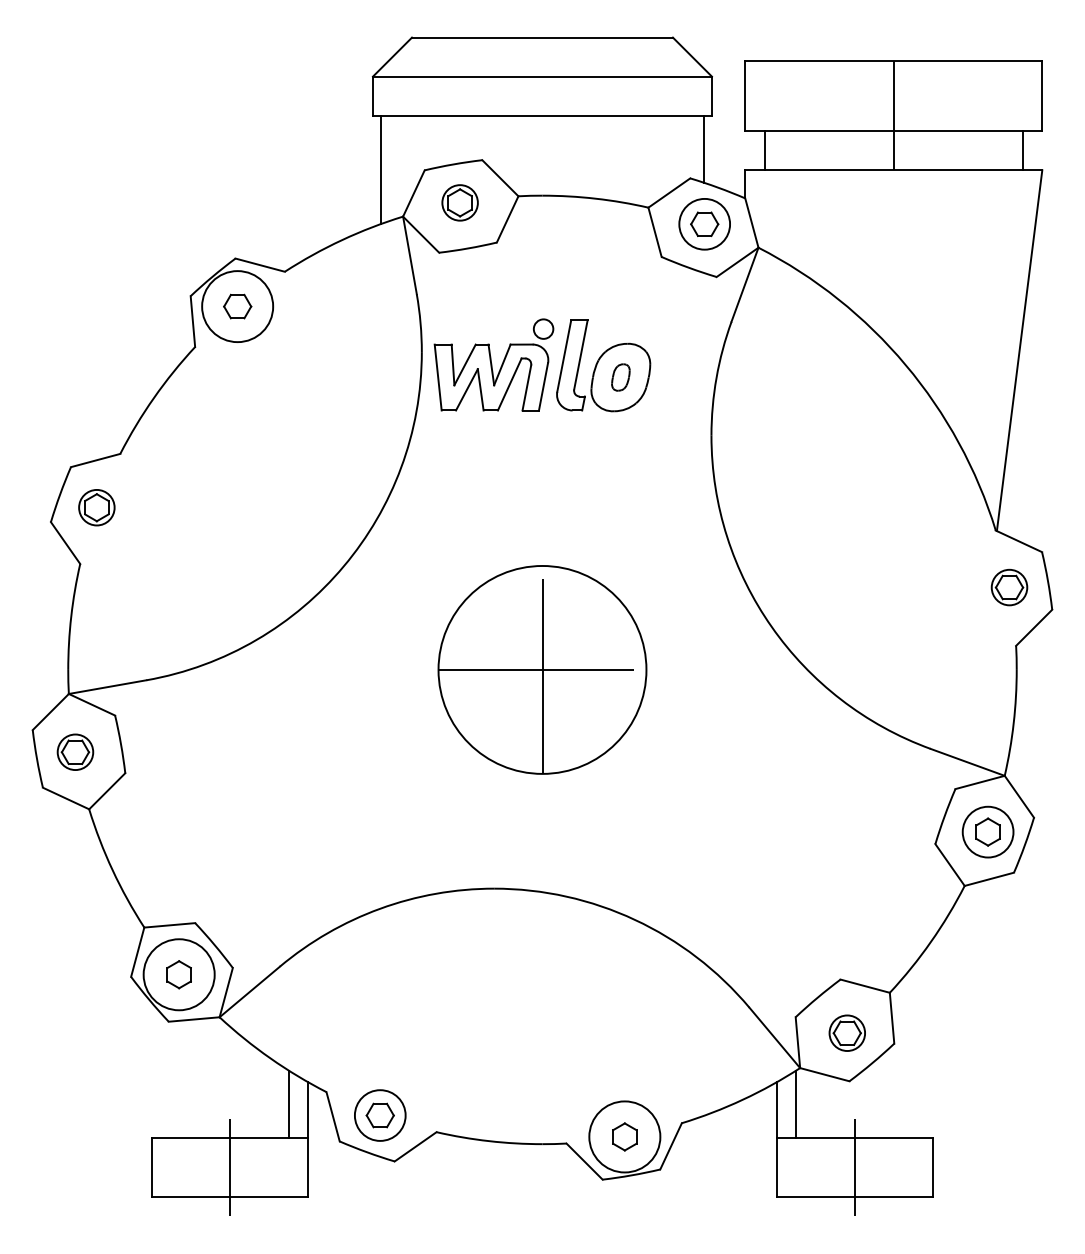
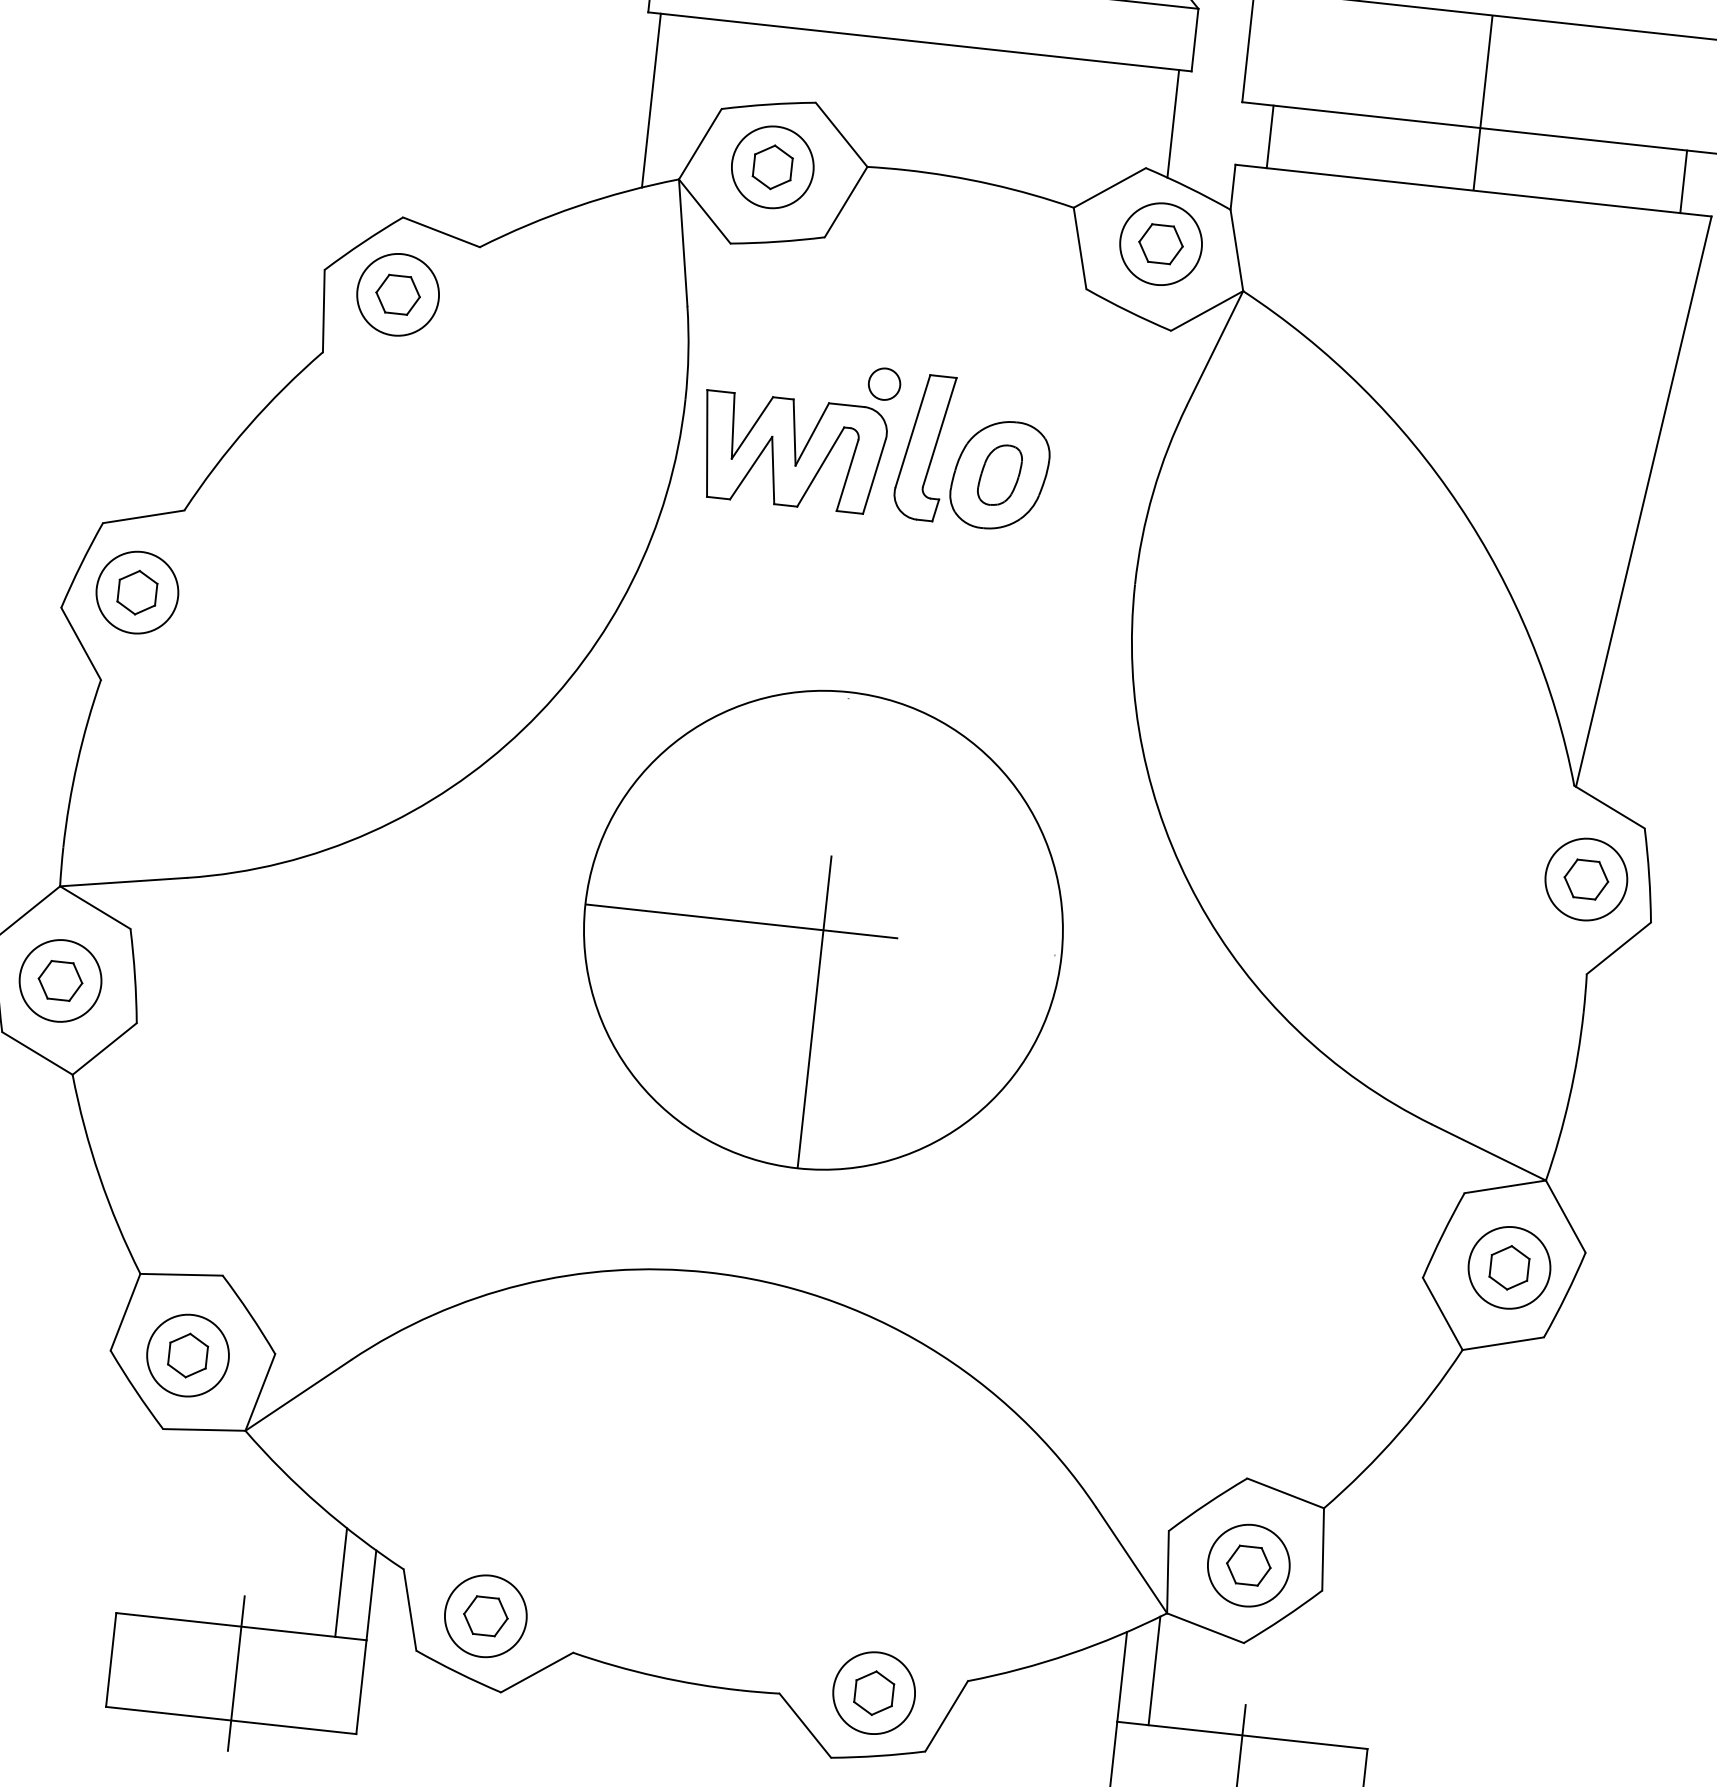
circle: (459, 202) -> (771, 166), size x1.43
circle: (237, 306) -> (397, 294), size x0.71
part: (620, 377) -> (999, 475), size x1.43
circle: (96, 507) -> (136, 592), size x1.43
circle: (1009, 587) -> (1586, 879), size x1.43
part: (542, 669) -> (823, 929), size x1.43
circle: (75, 751) -> (60, 979), size x1.43
circle: (178, 974) -> (187, 1355), size x0.71
circle: (846, 1032) -> (1247, 1564), size x1.43
circle: (624, 1136) -> (873, 1692), size x0.71

